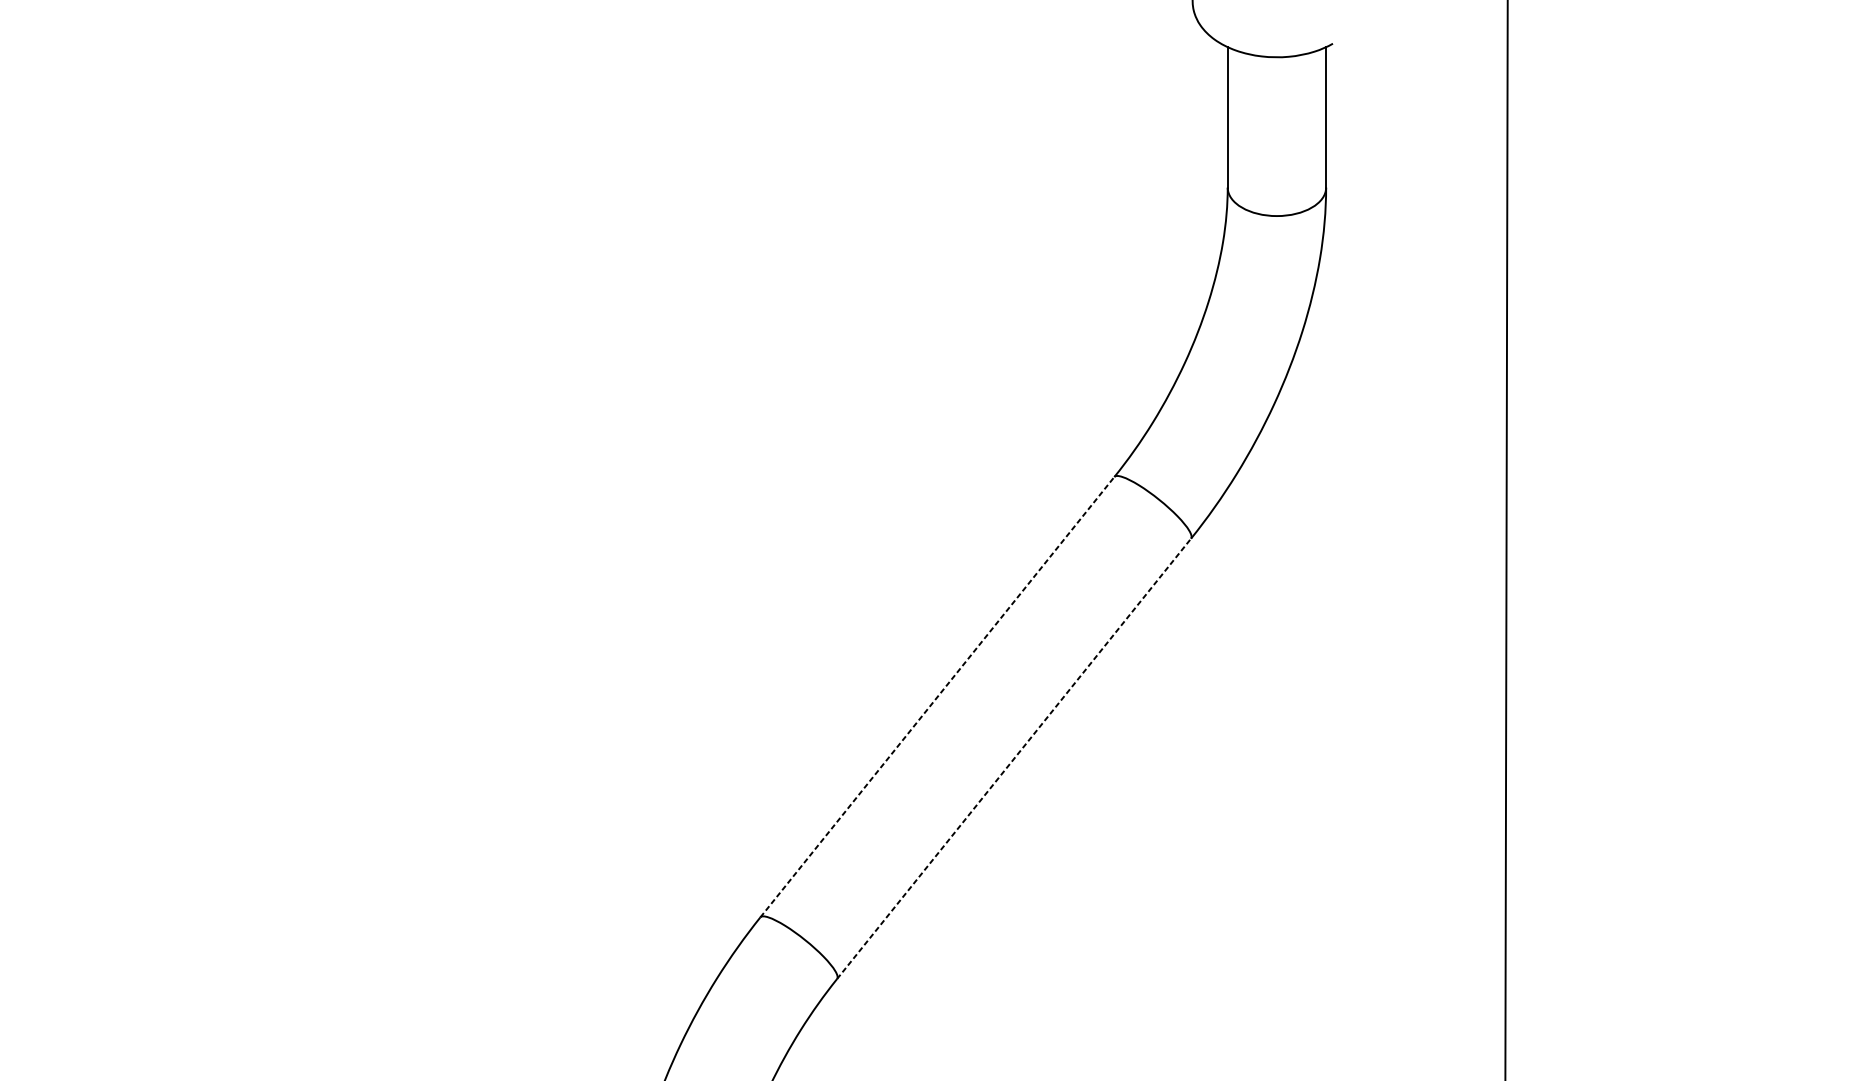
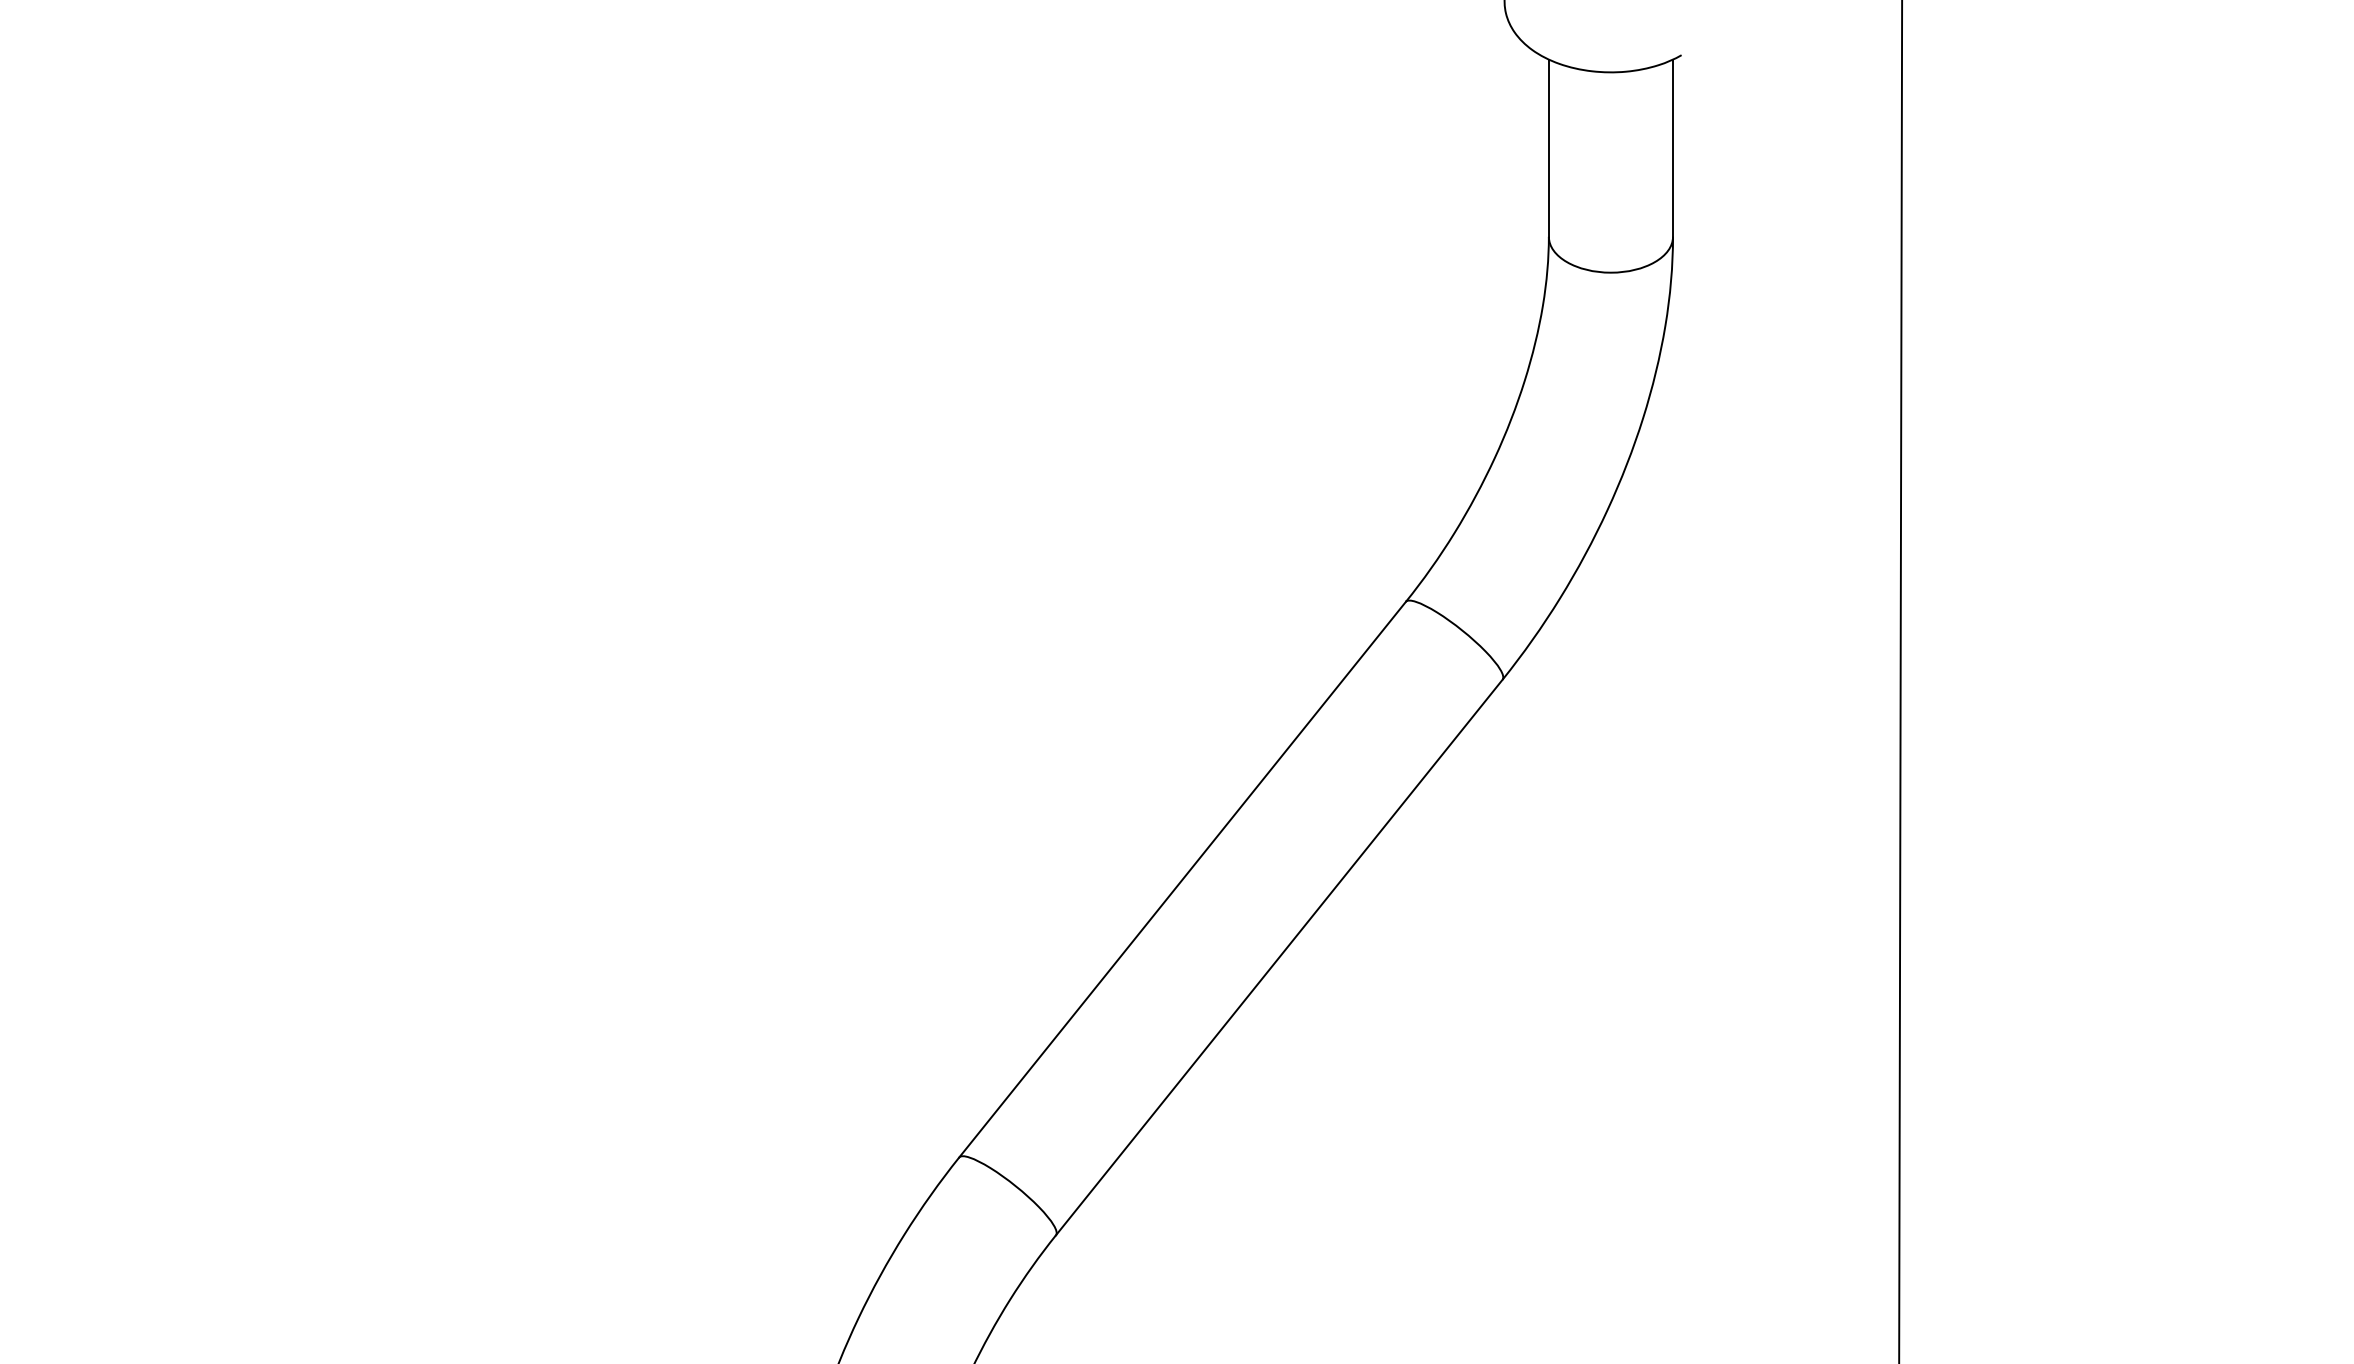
line: (937, 697) -> (1182, 879), dashed -> solid
line: (1014, 758) -> (1279, 957), dashed -> solid

